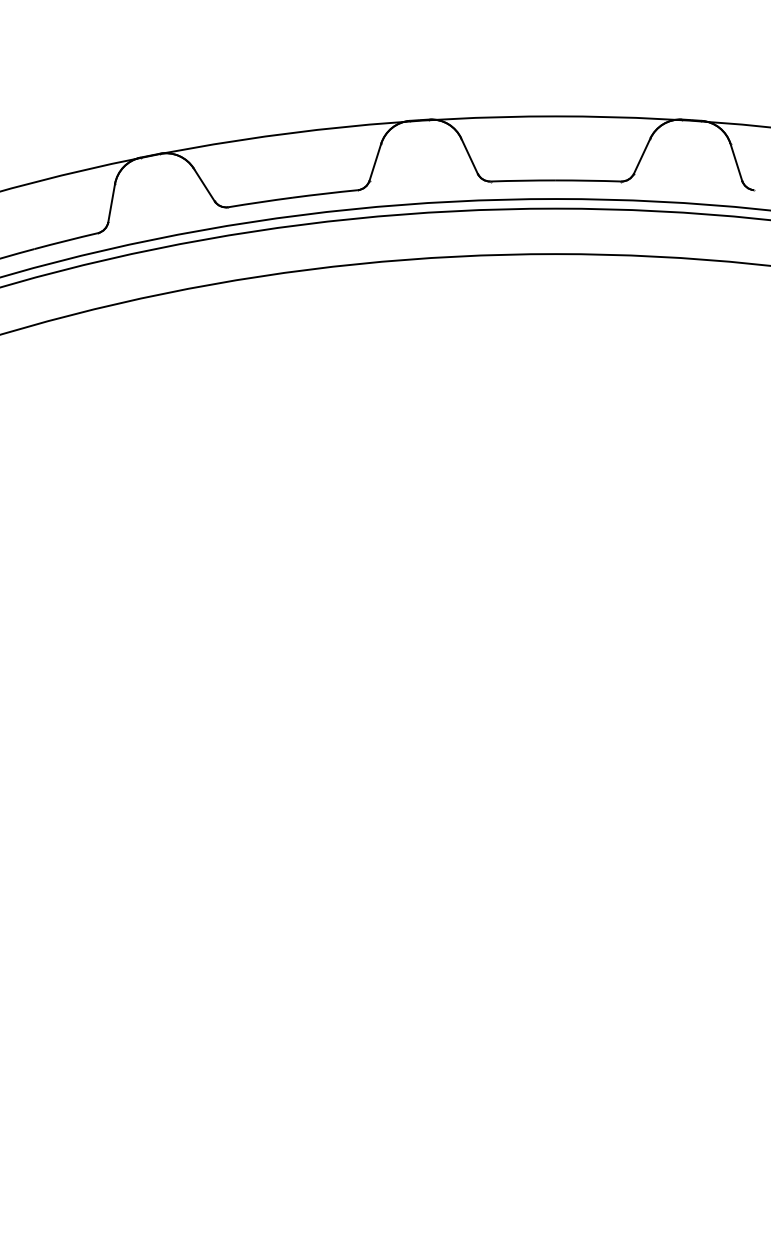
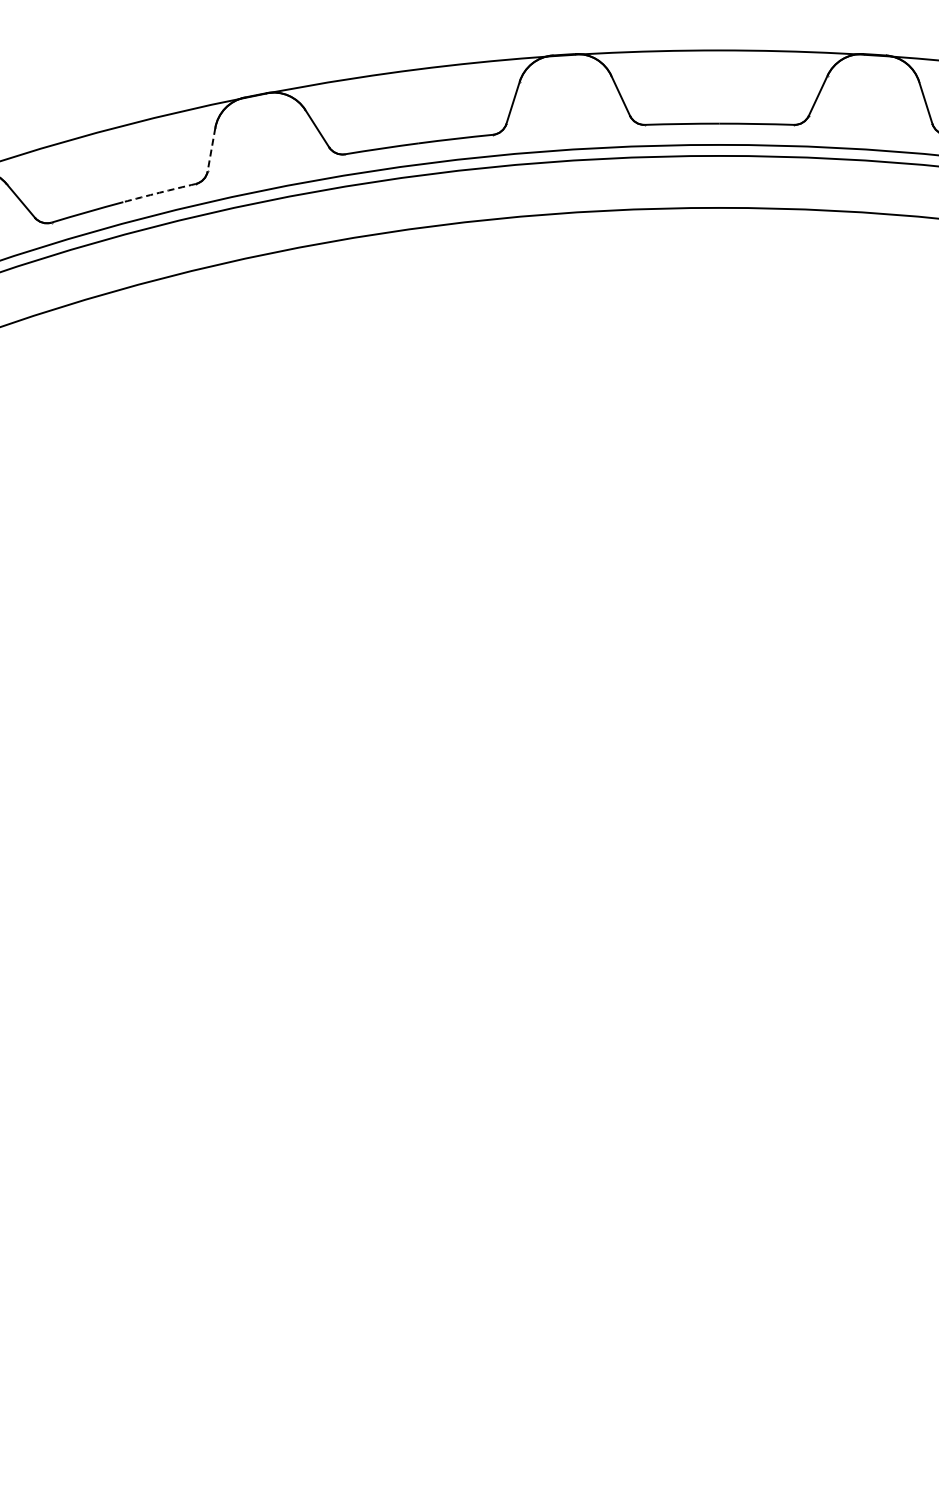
line: (111, 203) -> (211, 150), solid -> dashed
arc: (66, 240) -> (159, 192), solid -> dashed

